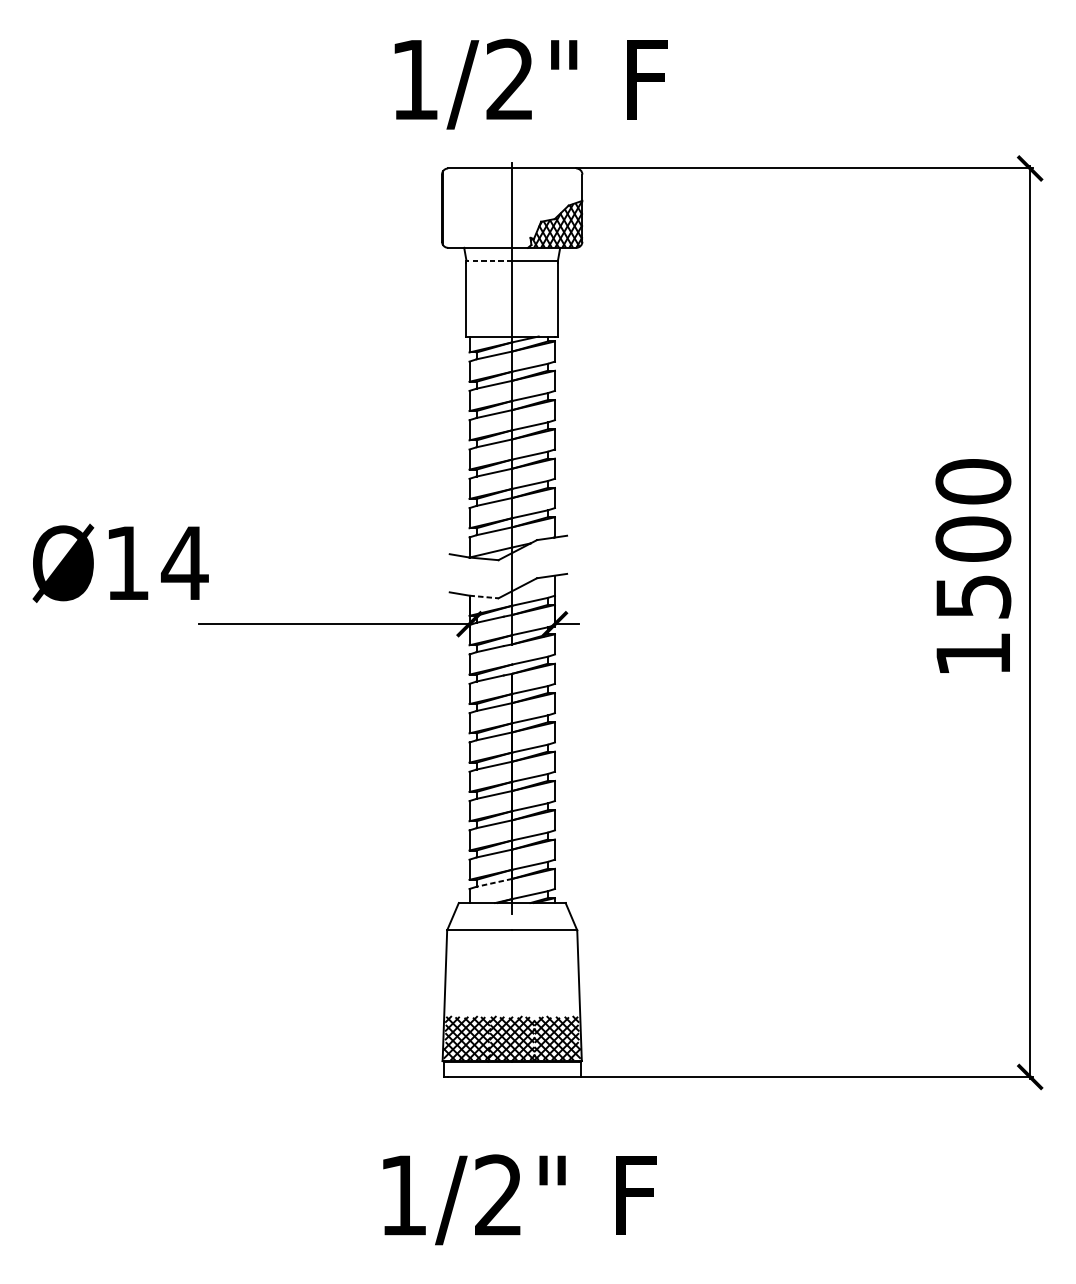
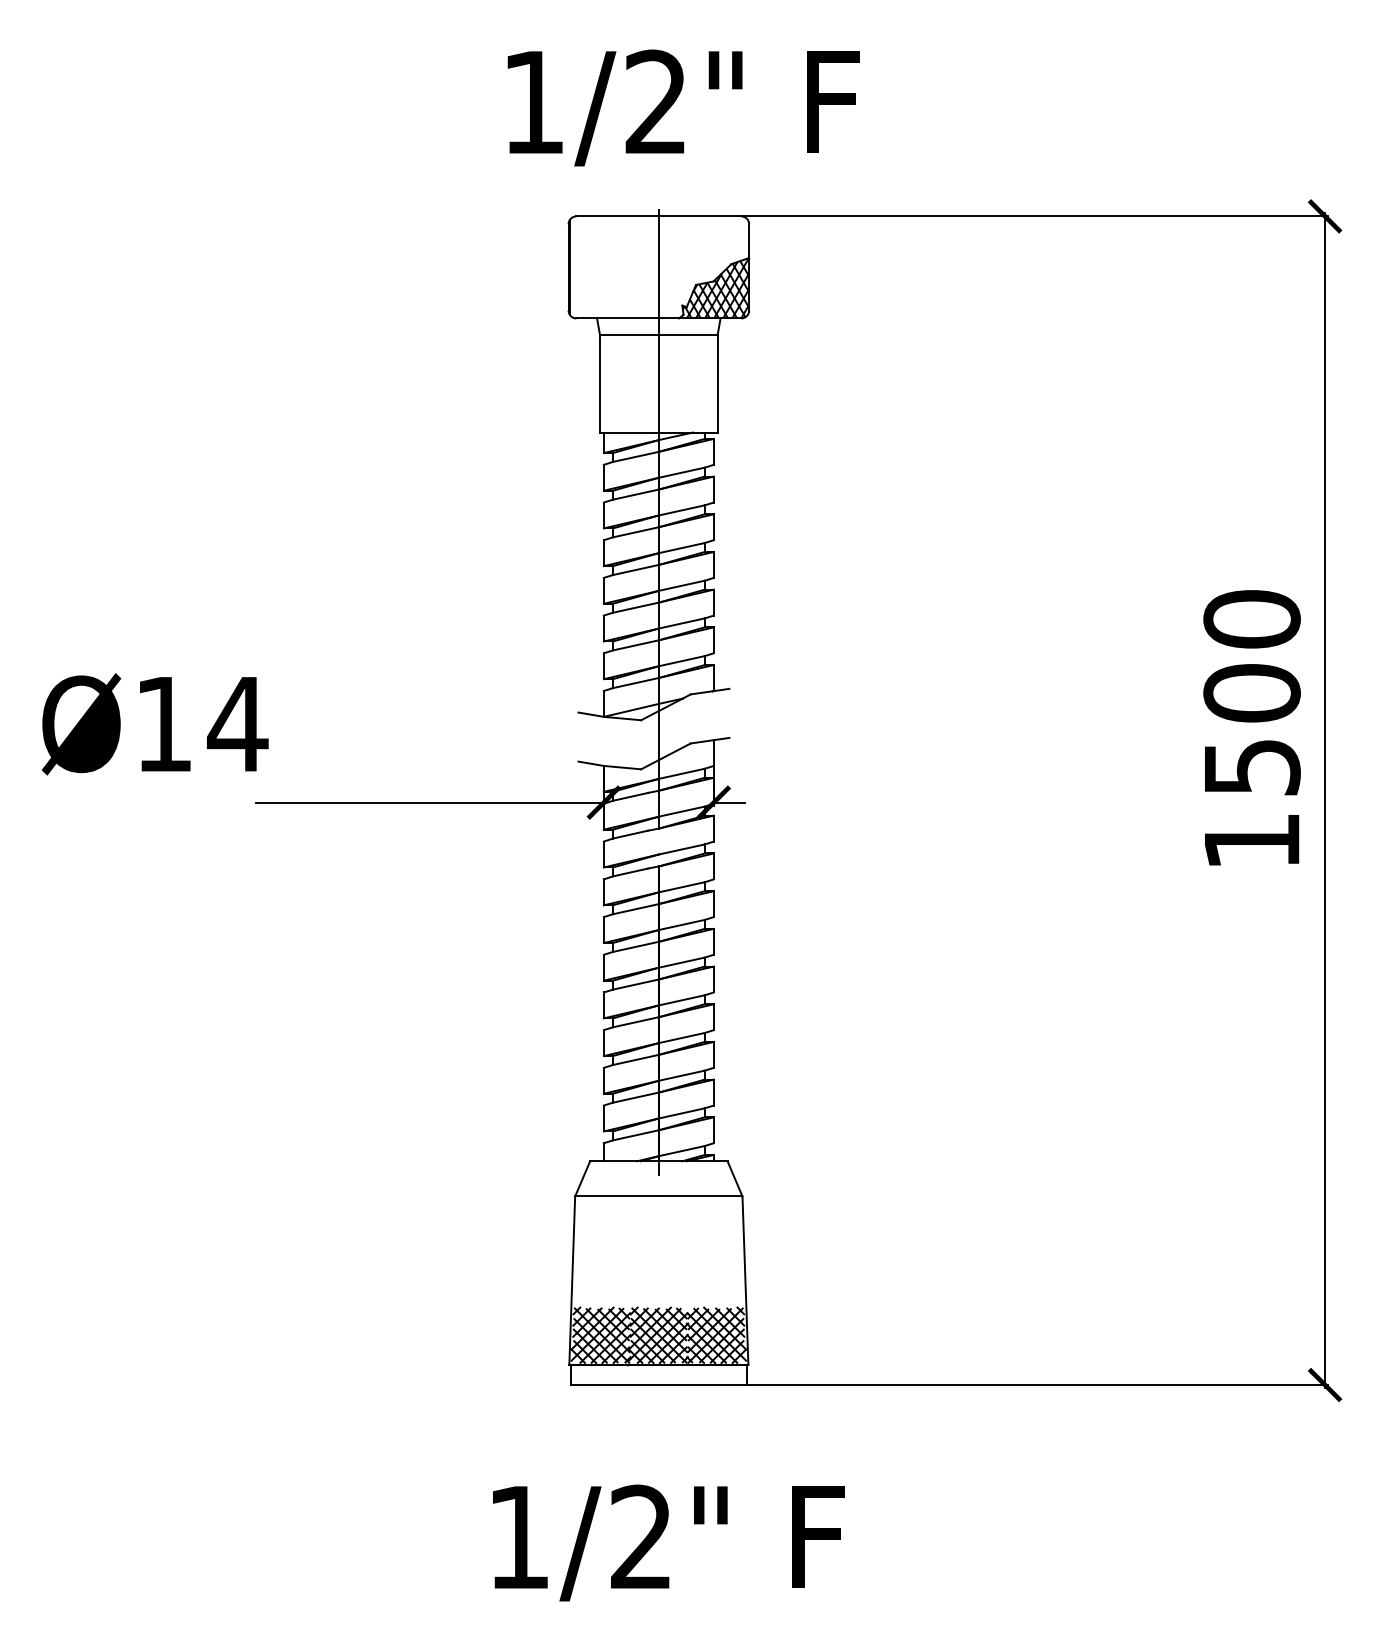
line: (488, 261) -> (628, 335), dashed -> solid
line: (483, 596) -> (622, 767), dashed -> solid
line: (494, 882) -> (635, 1135), dashed -> solid

